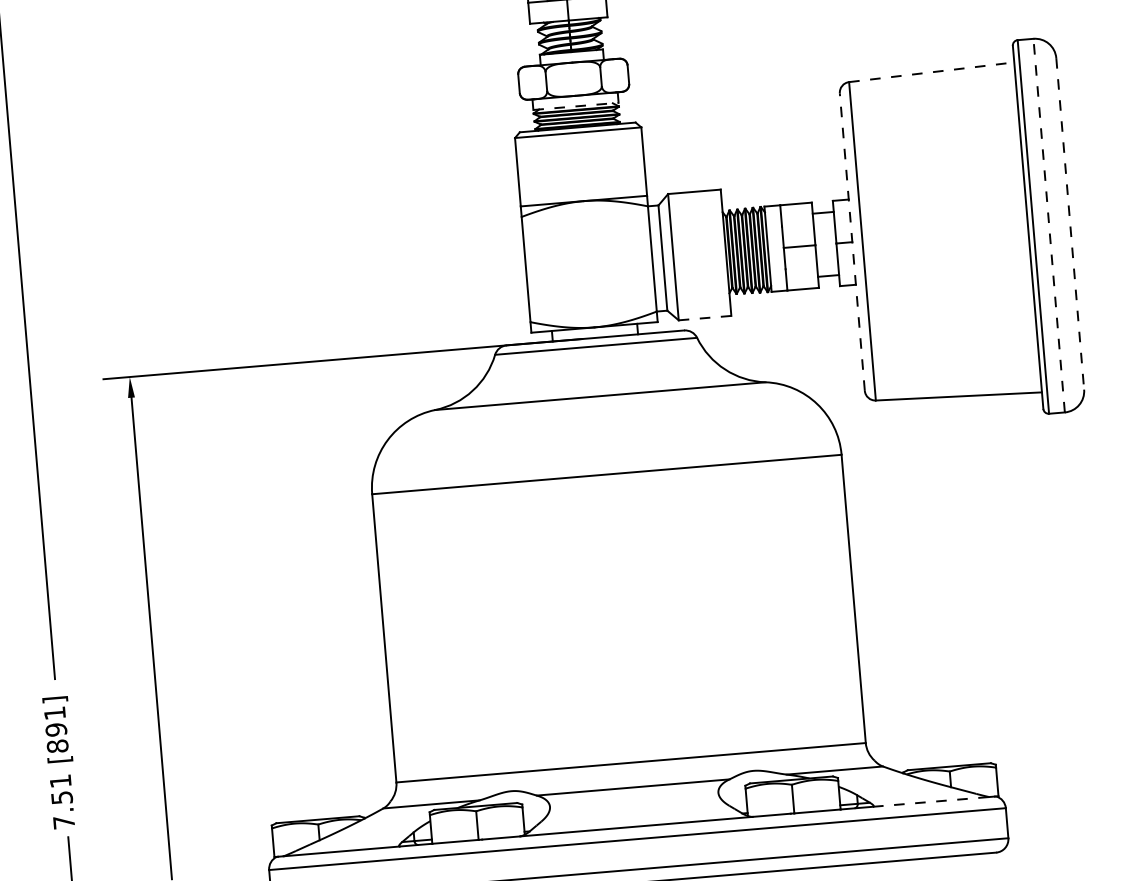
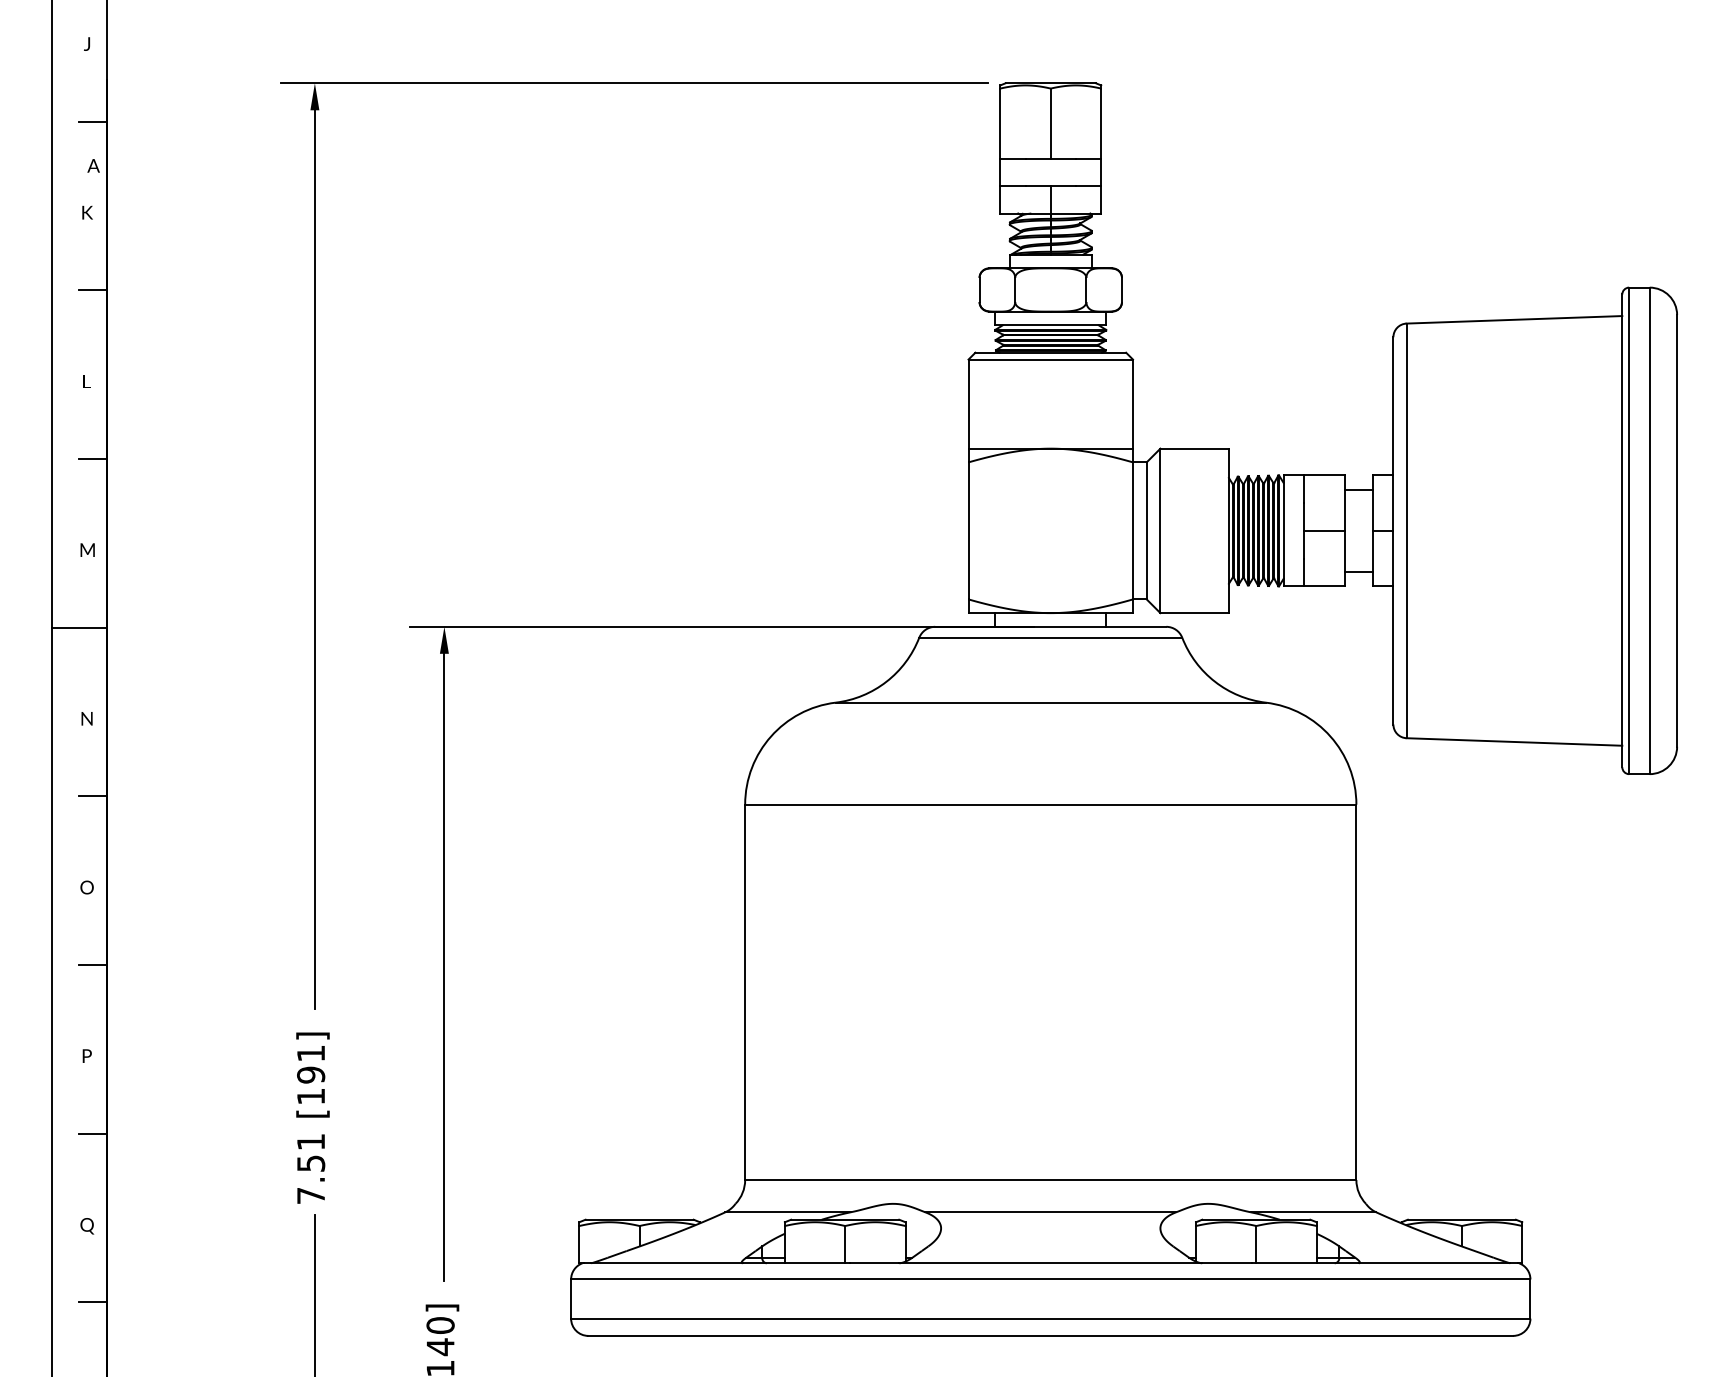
line: (931, 72) -> (1514, 319), dashed -> solid
line: (575, 106) -> (1050, 325), dashed -> solid
line: (1070, 223) -> (1677, 530), dashed -> solid
line: (1048, 225) -> (1649, 530), dashed -> solid
line: (852, 241) -> (1393, 530), dashed -> solid
line: (704, 318) -> (1194, 613), dashed -> solid
text: (58, 746) -> (311, 1096), [891] -> [191]
line: (931, 802) -> (1434, 1263), dashed -> solid

